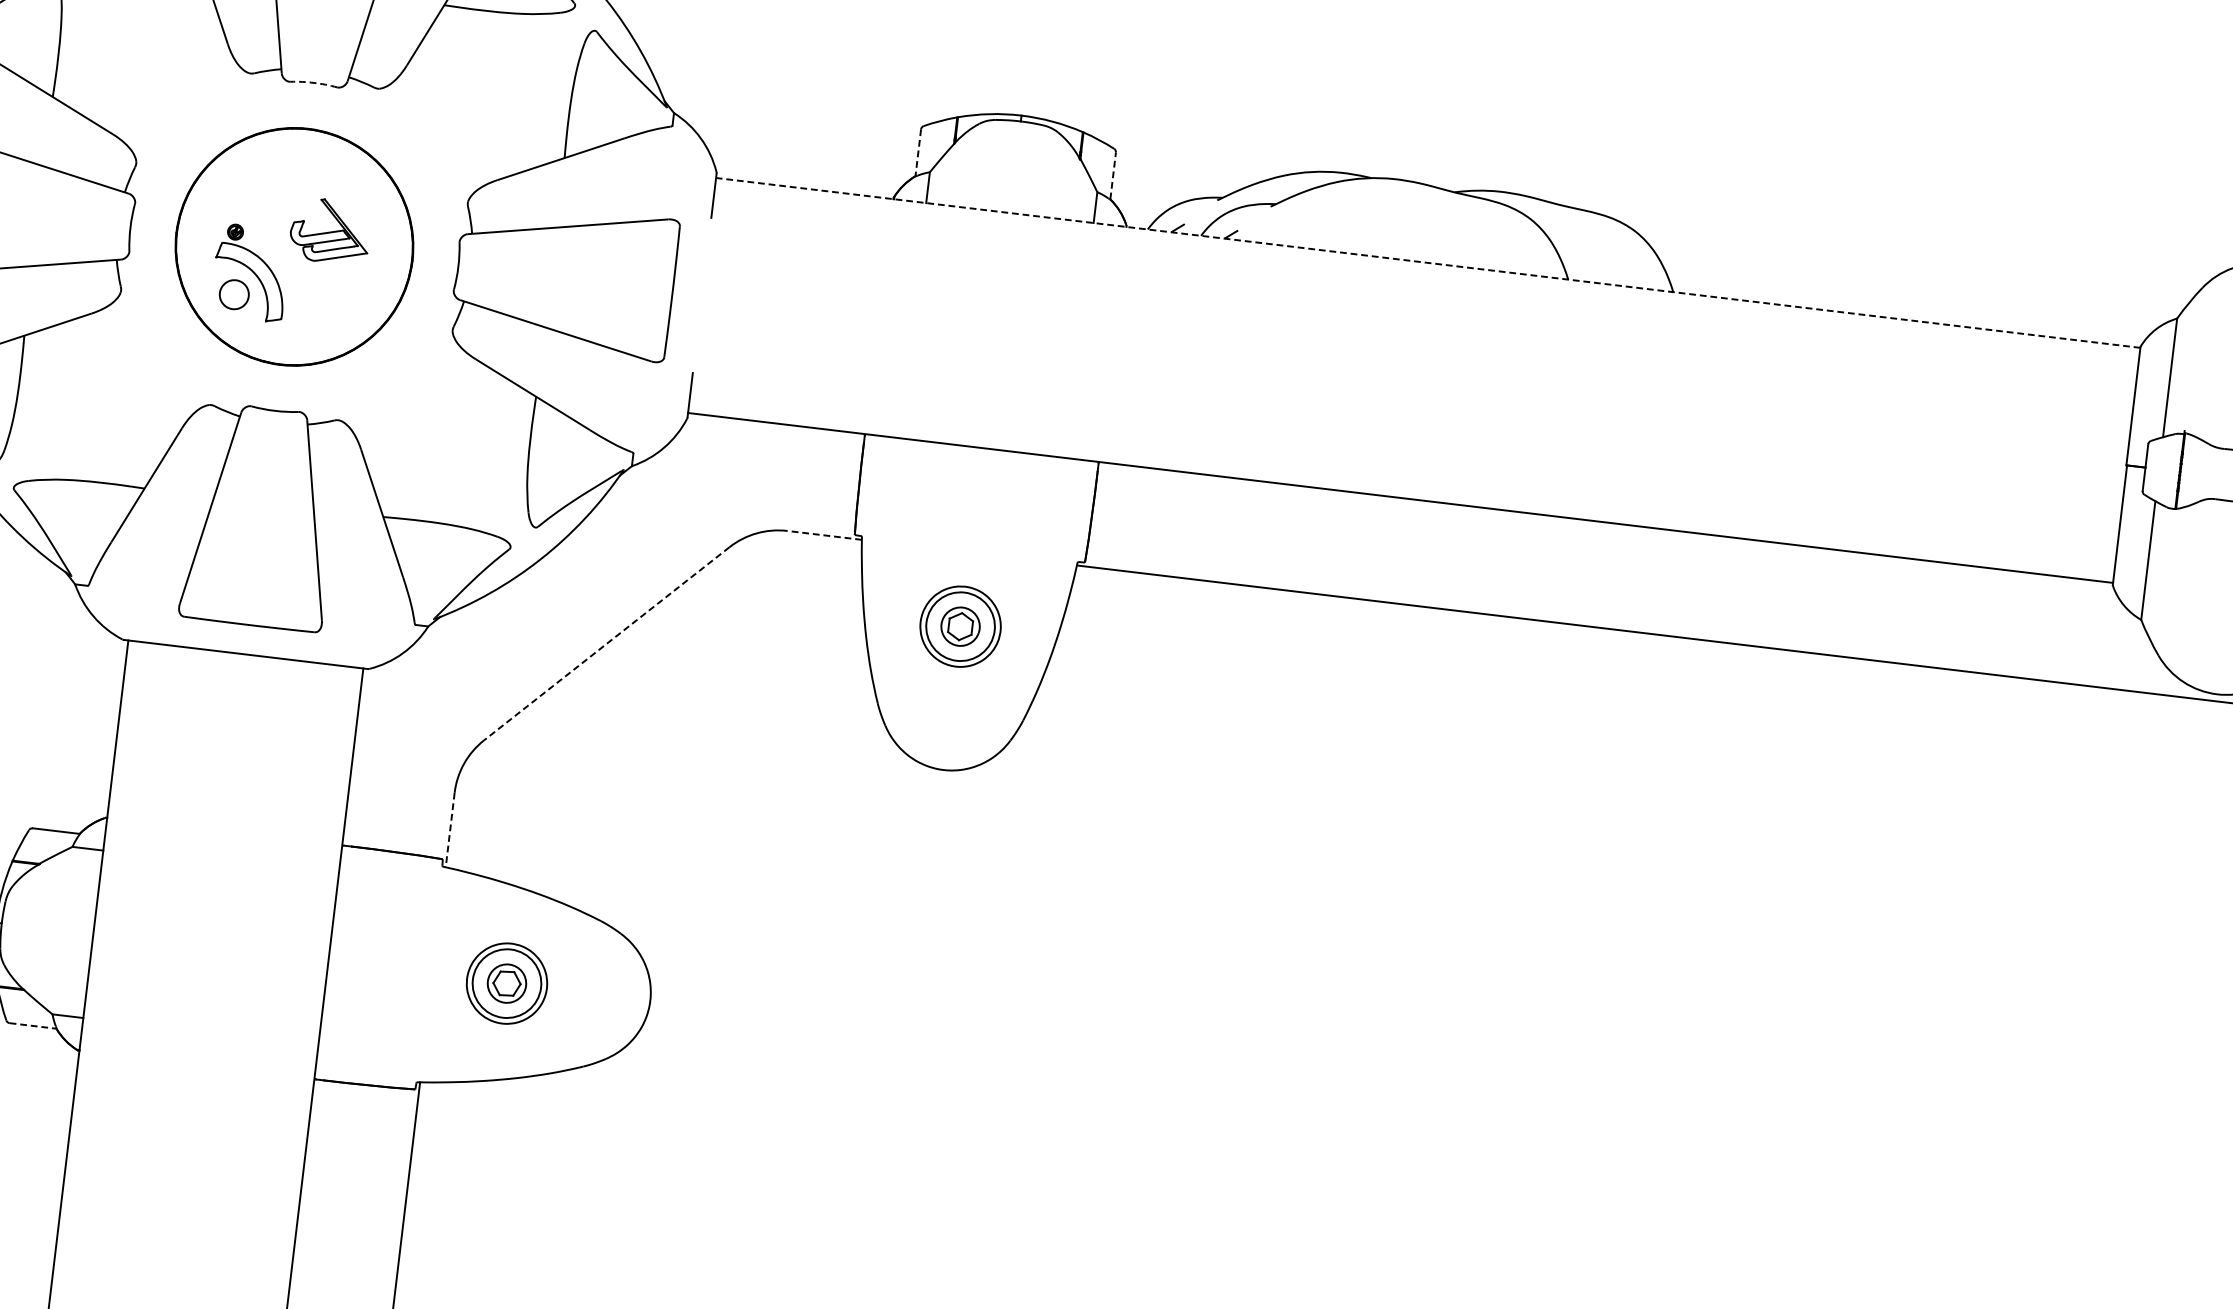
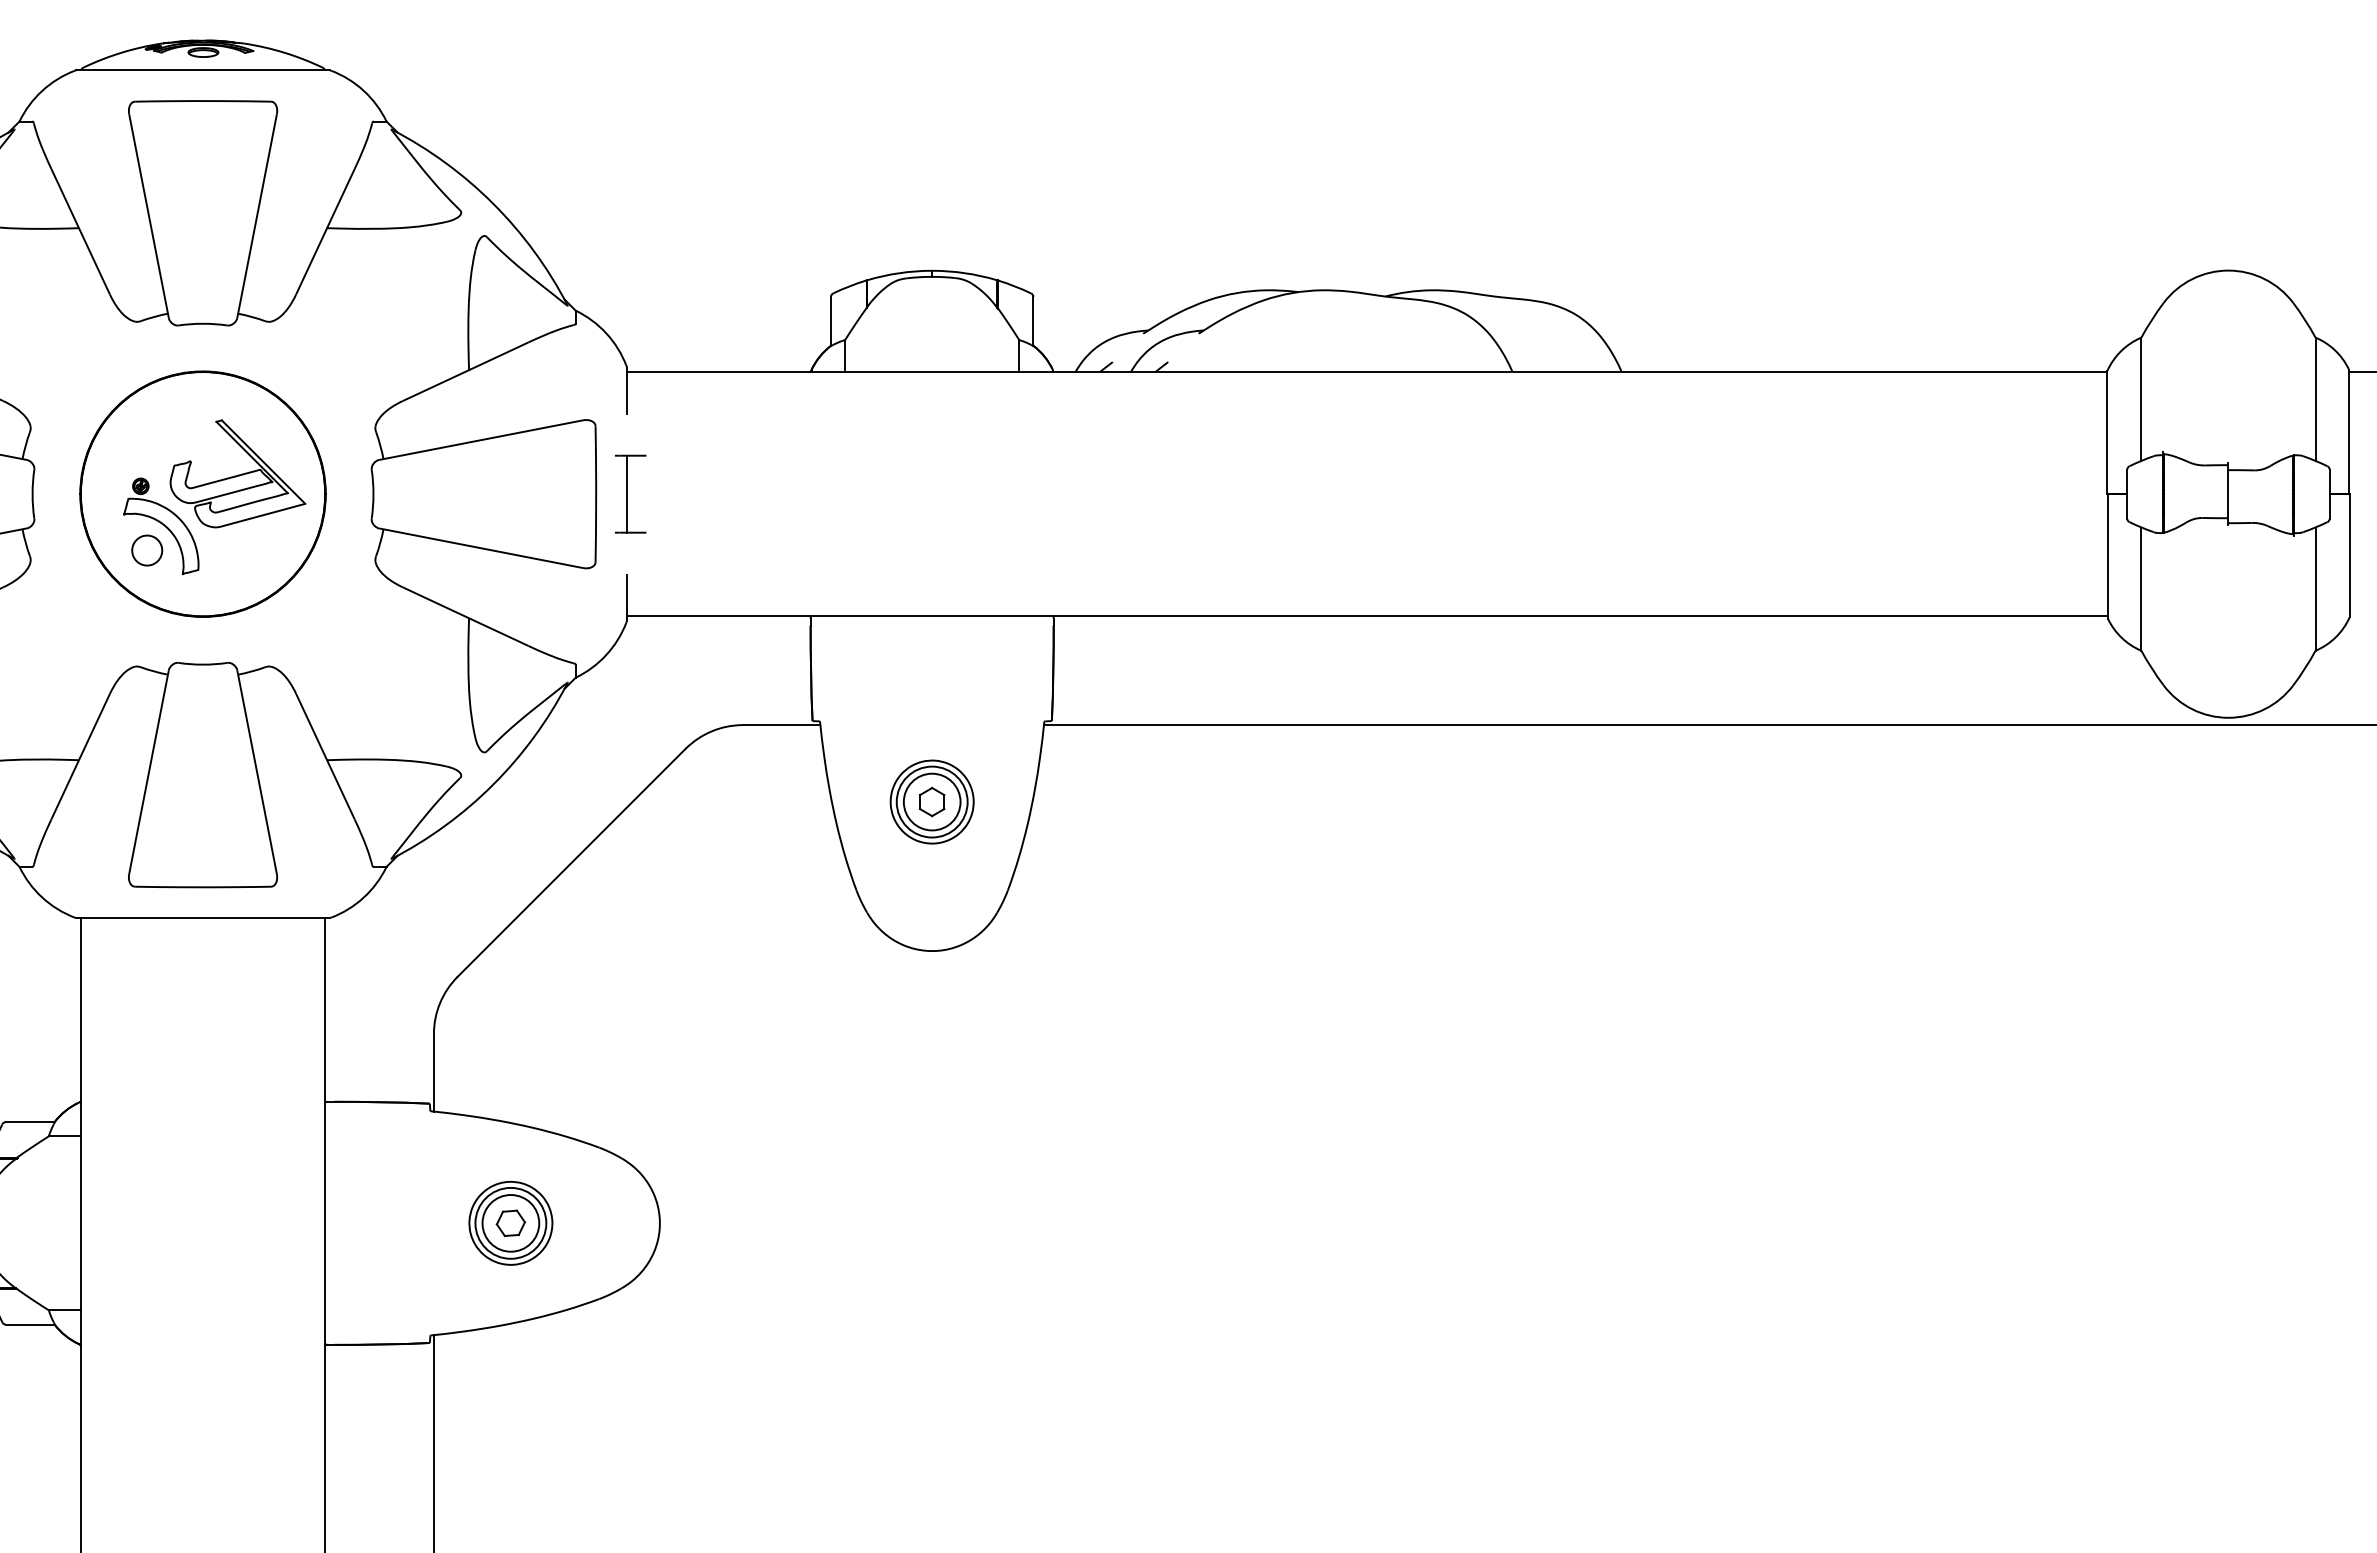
arc: (314, 82) -> (203, 323), dashed -> solid
line: (917, 152) -> (830, 321), dashed -> solid
line: (1113, 175) -> (1033, 320), dashed -> solid
part: (330, 230) -> (237, 473), size x1.67
line: (1427, 263) -> (1366, 372), dashed -> solid
part: (705, 295) -> (630, 493), added
line: (824, 535) -> (781, 725), dashed -> solid
circle: (959, 626) -> (931, 801), size x1.43
line: (606, 644) -> (571, 863), dashed -> solid
line: (449, 829) -> (433, 1072), dashed -> solid
circle: (506, 983) -> (510, 1223), size x1.43
line: (33, 1025) -> (30, 1324), dashed -> solid

